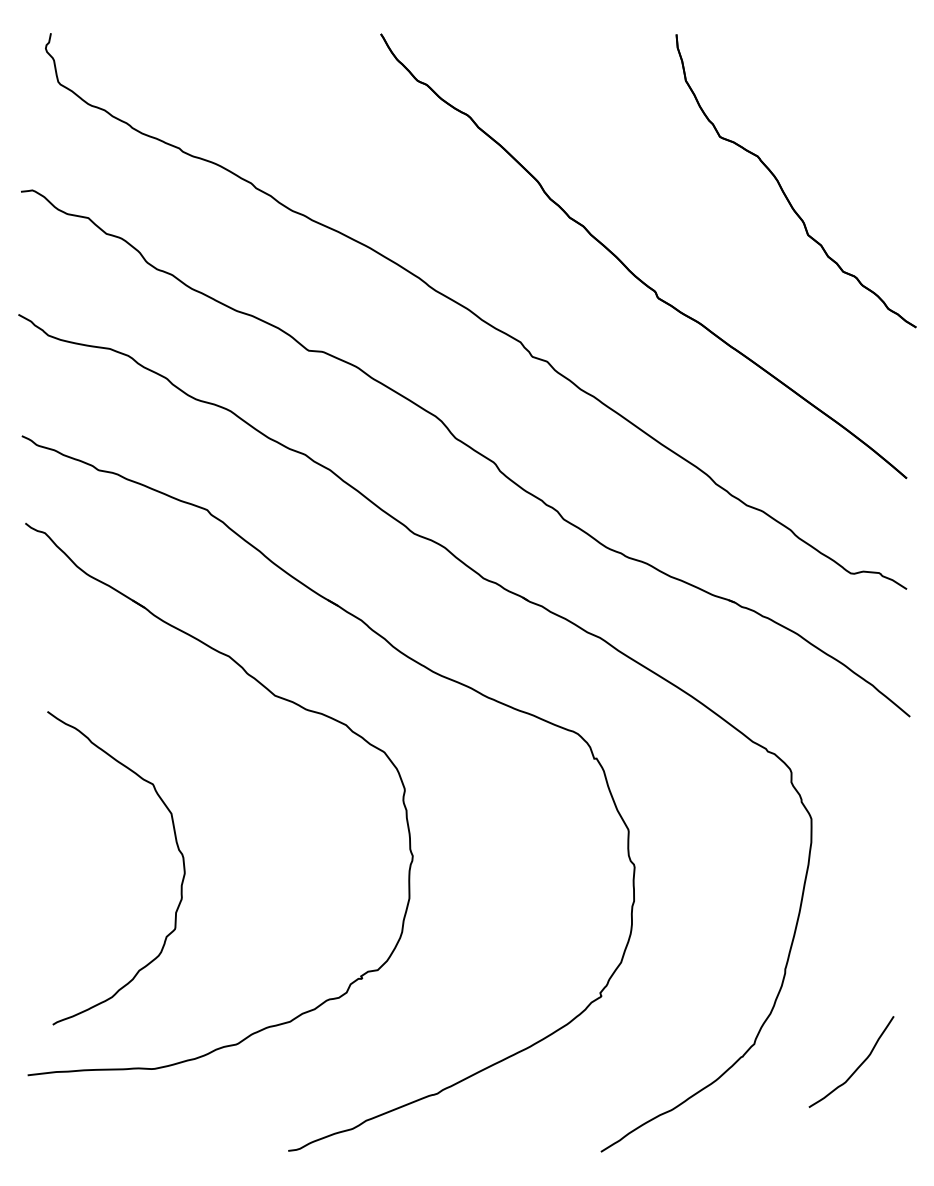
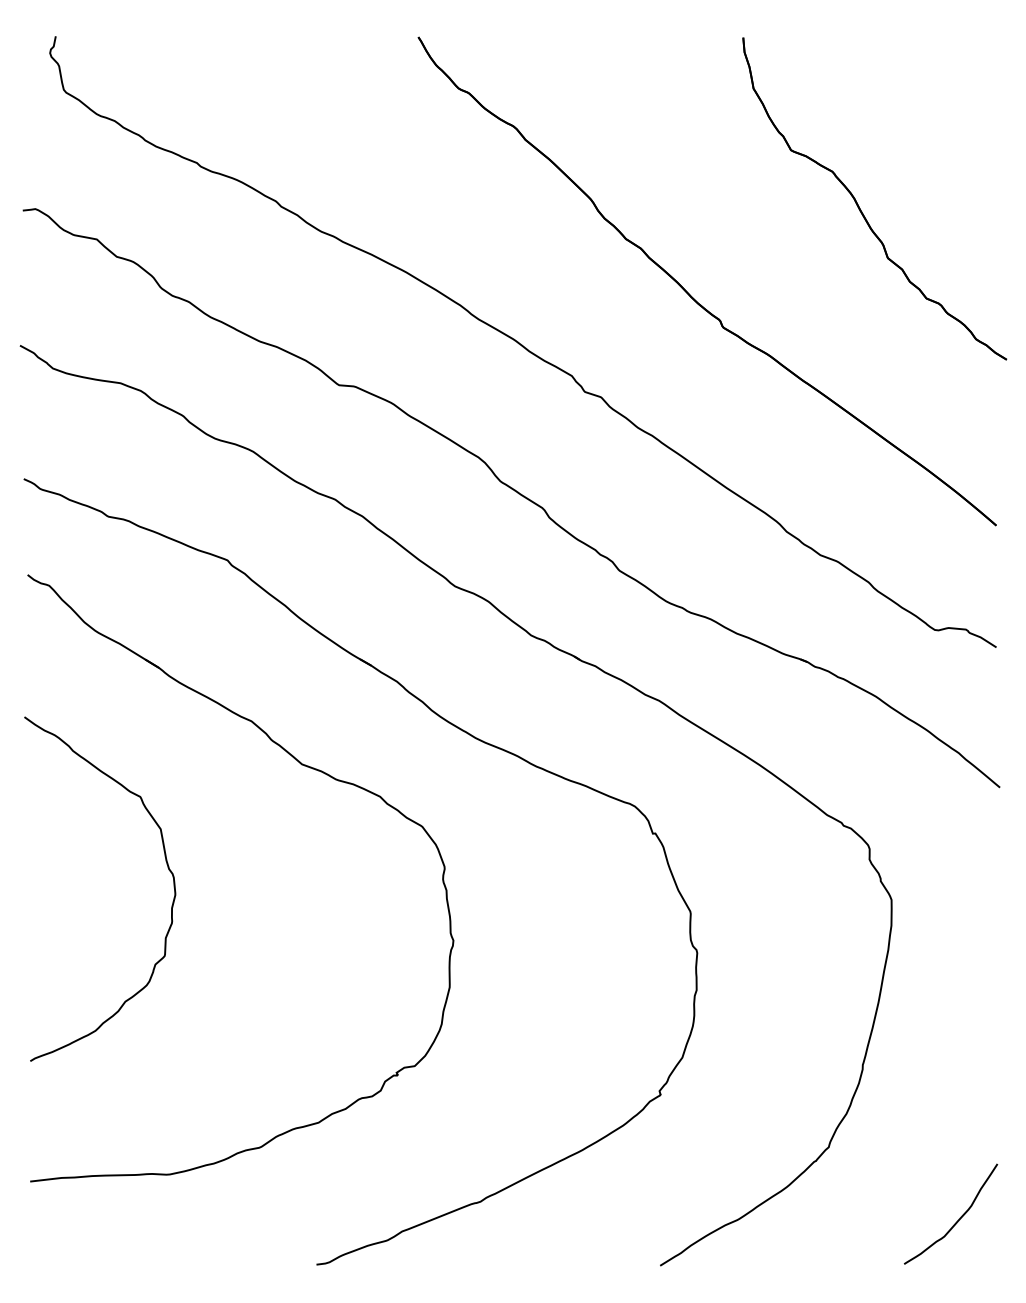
curve: (177, 848) -> (167, 867), moved
curve: (857, 1067) -> (957, 1220), moved

